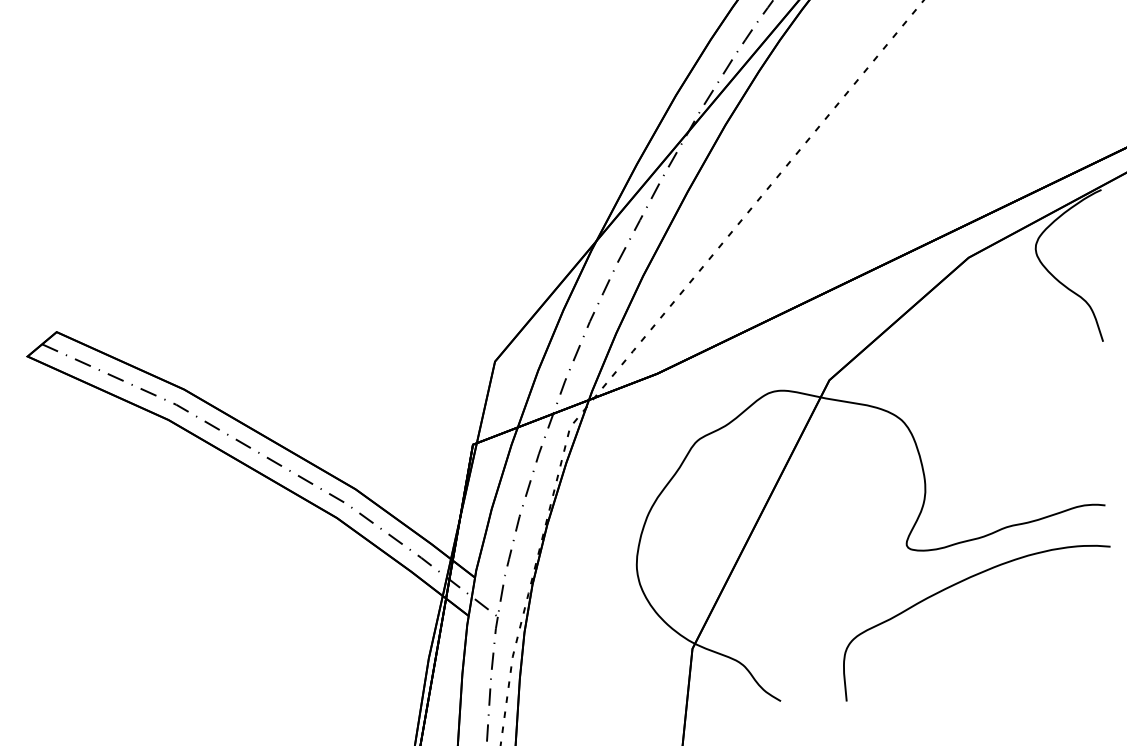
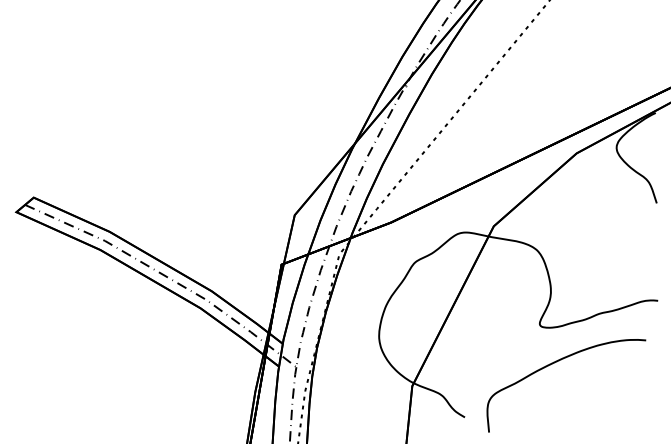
curve: (964, 582) -> (559, 361), moved

